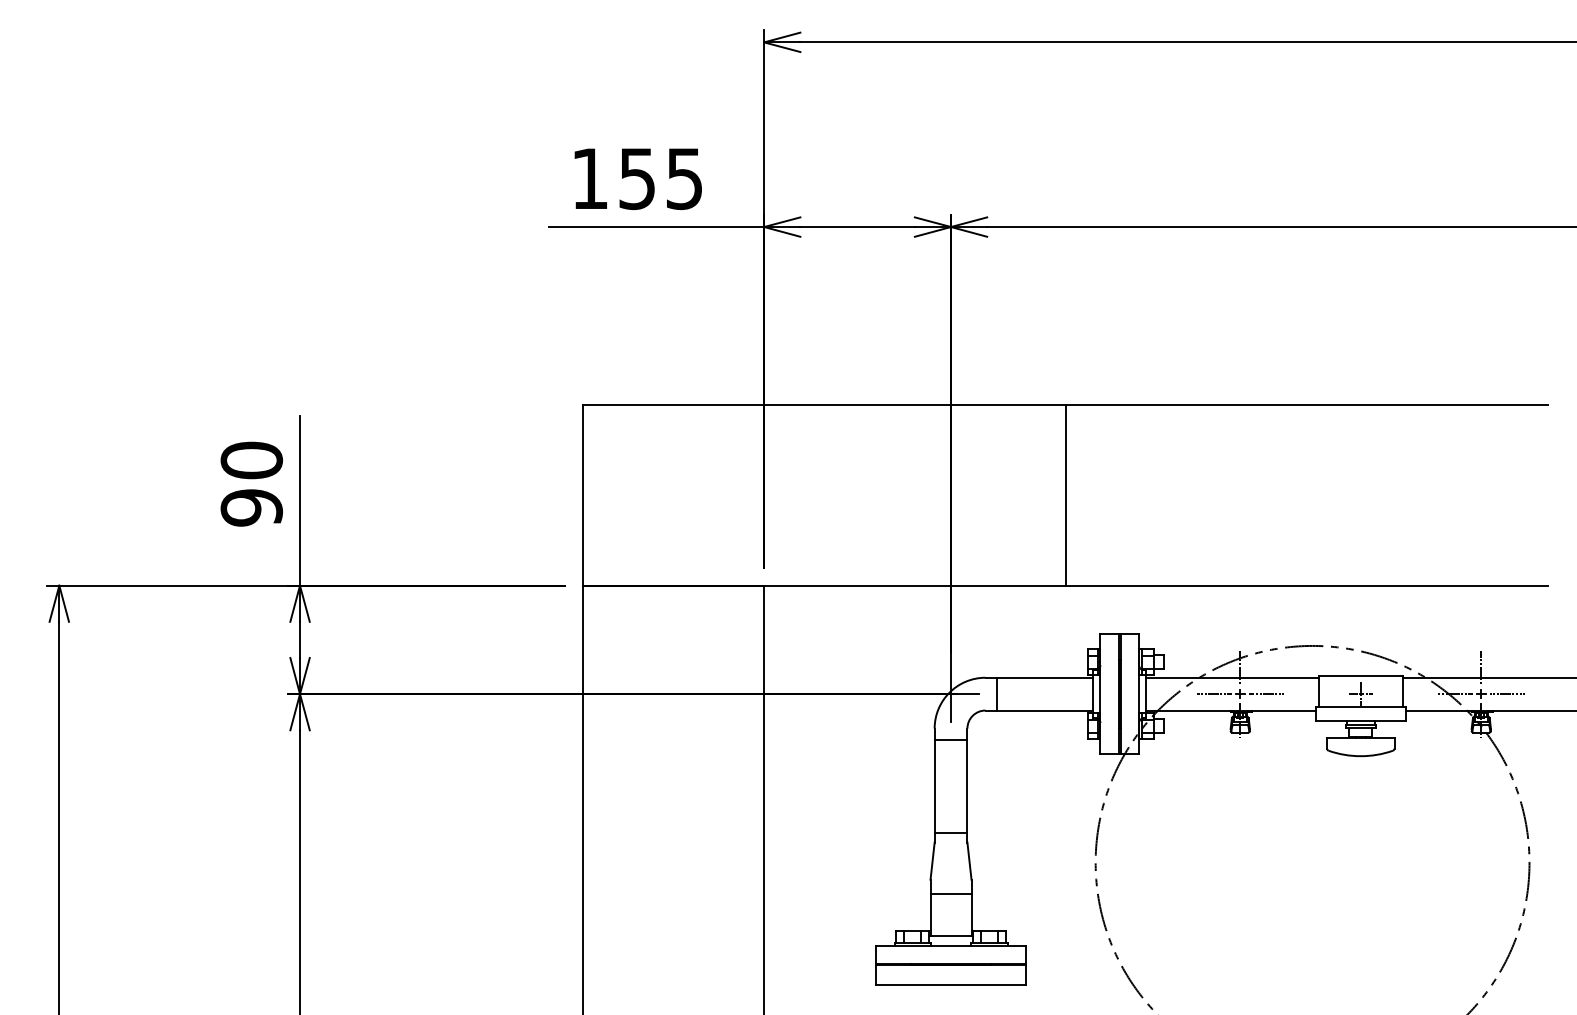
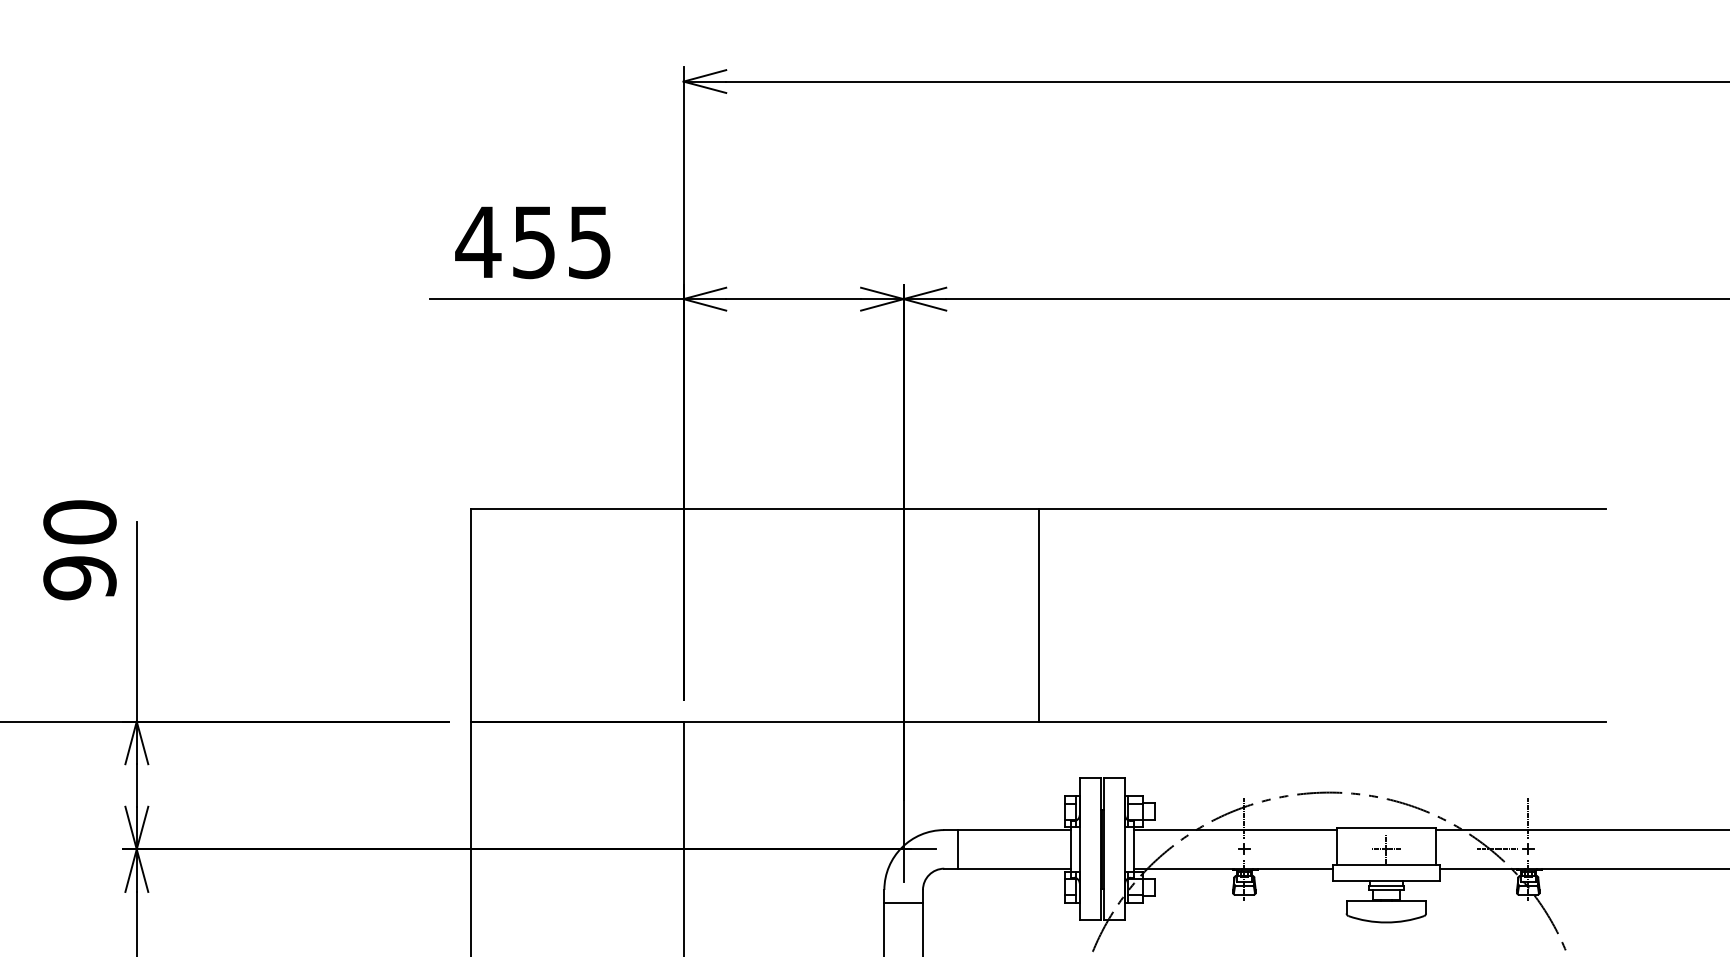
text: (589, 178) -> (477, 241), 155 -> 455
text: (251, 483) -> (79, 549), moved
line: (1213, 694) -> (1212, 849), removed
line: (1266, 694) -> (1275, 849), removed
line: (1507, 694) -> (1559, 849), removed

